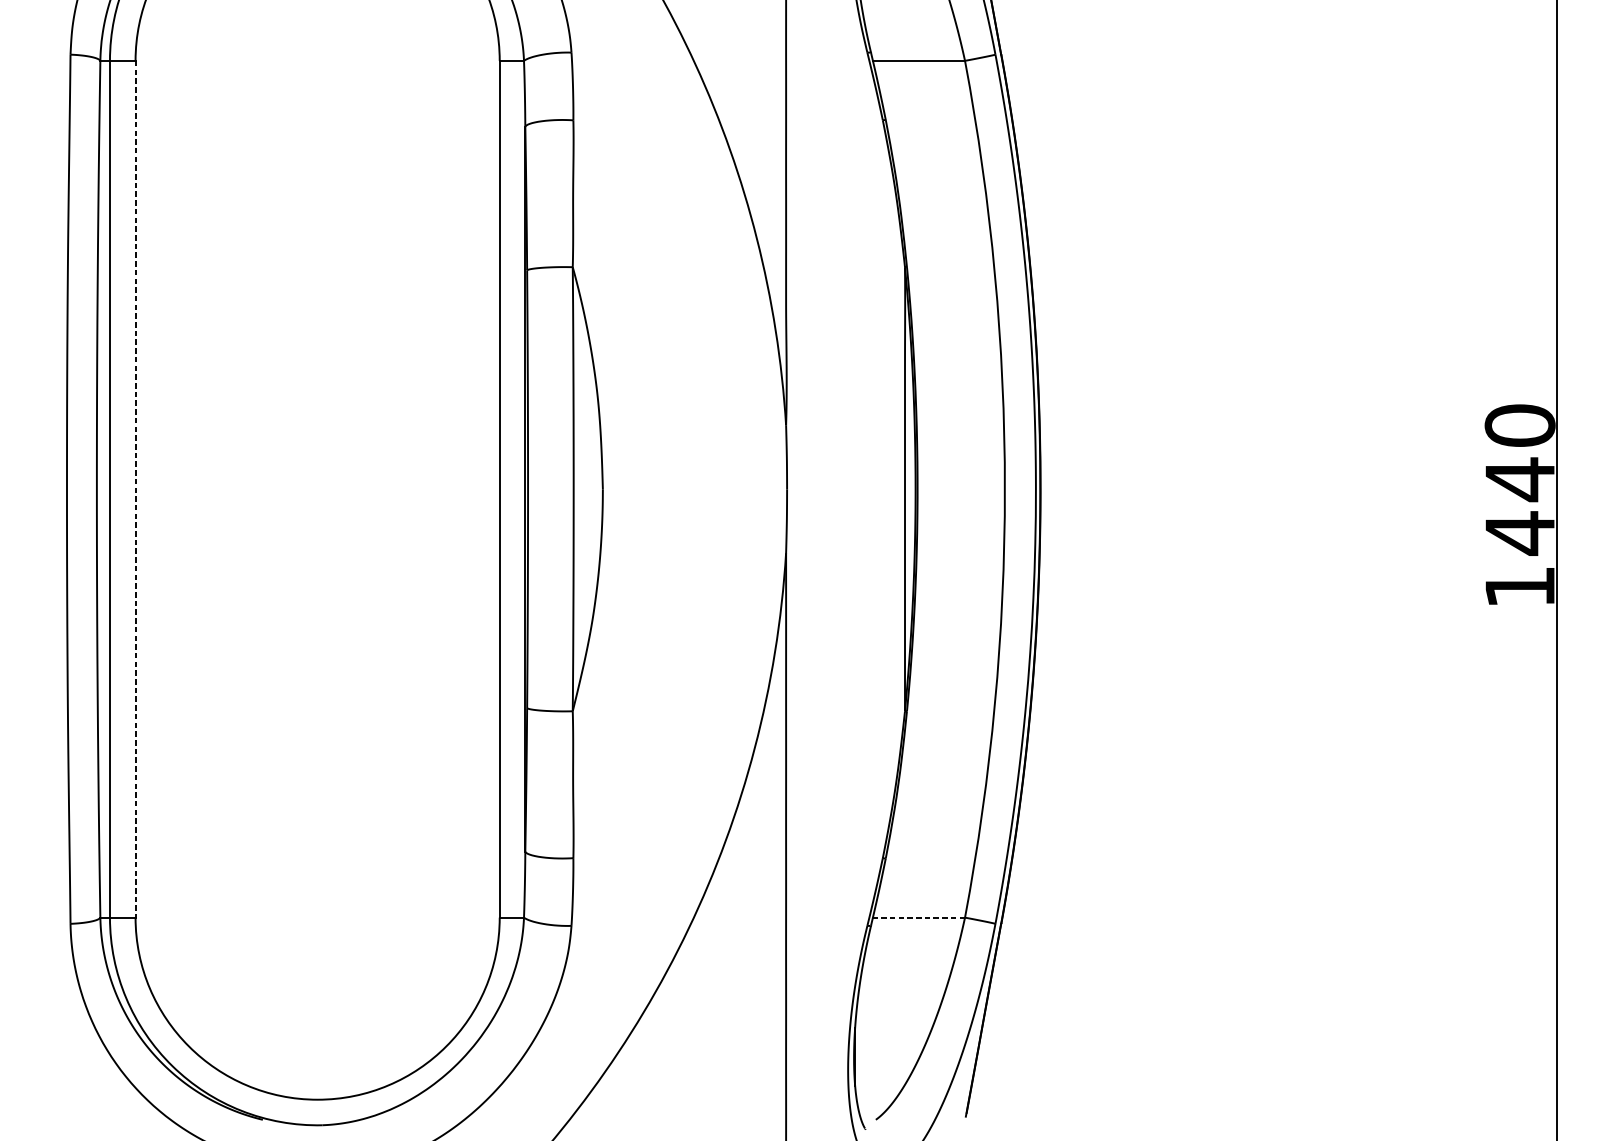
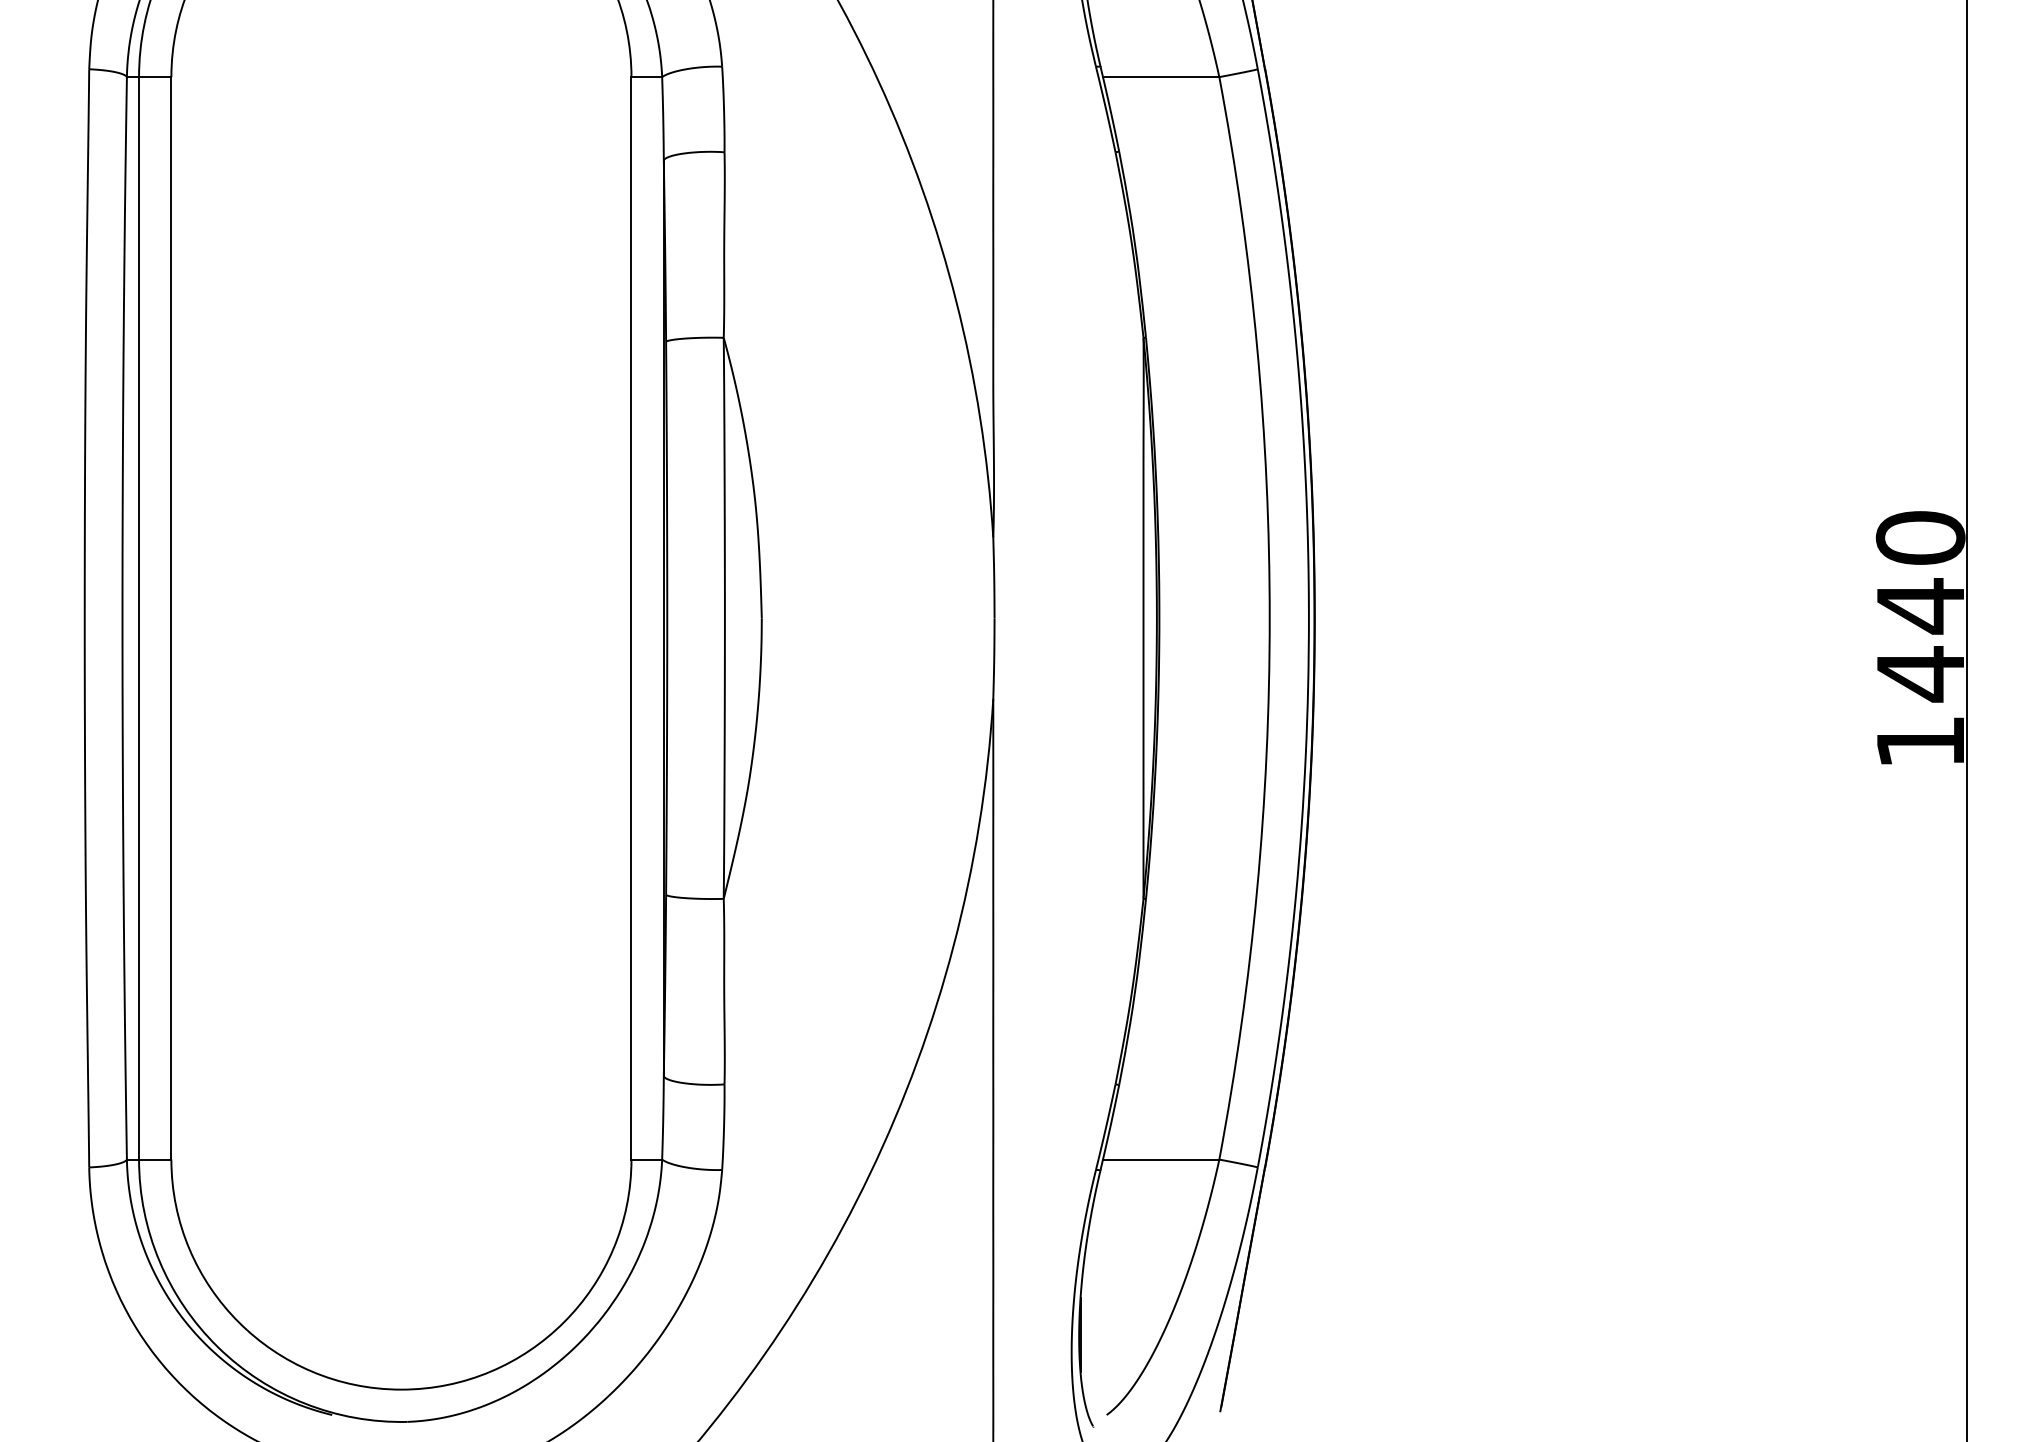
line: (135, 489) -> (171, 618), dashed -> solid
line: (918, 917) -> (1160, 1159), dashed -> solid

